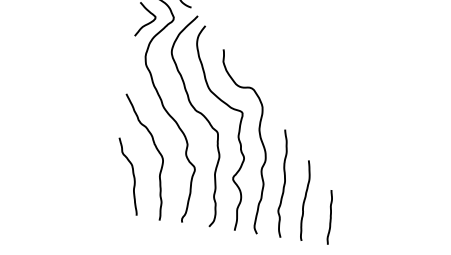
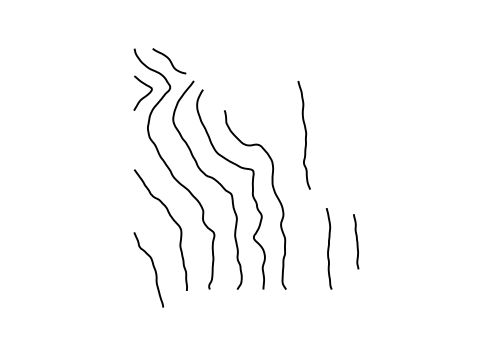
curve: (132, 173) -> (152, 266), moved
curve: (284, 184) -> (305, 135), moved
curve: (330, 217) -> (356, 241), moved

